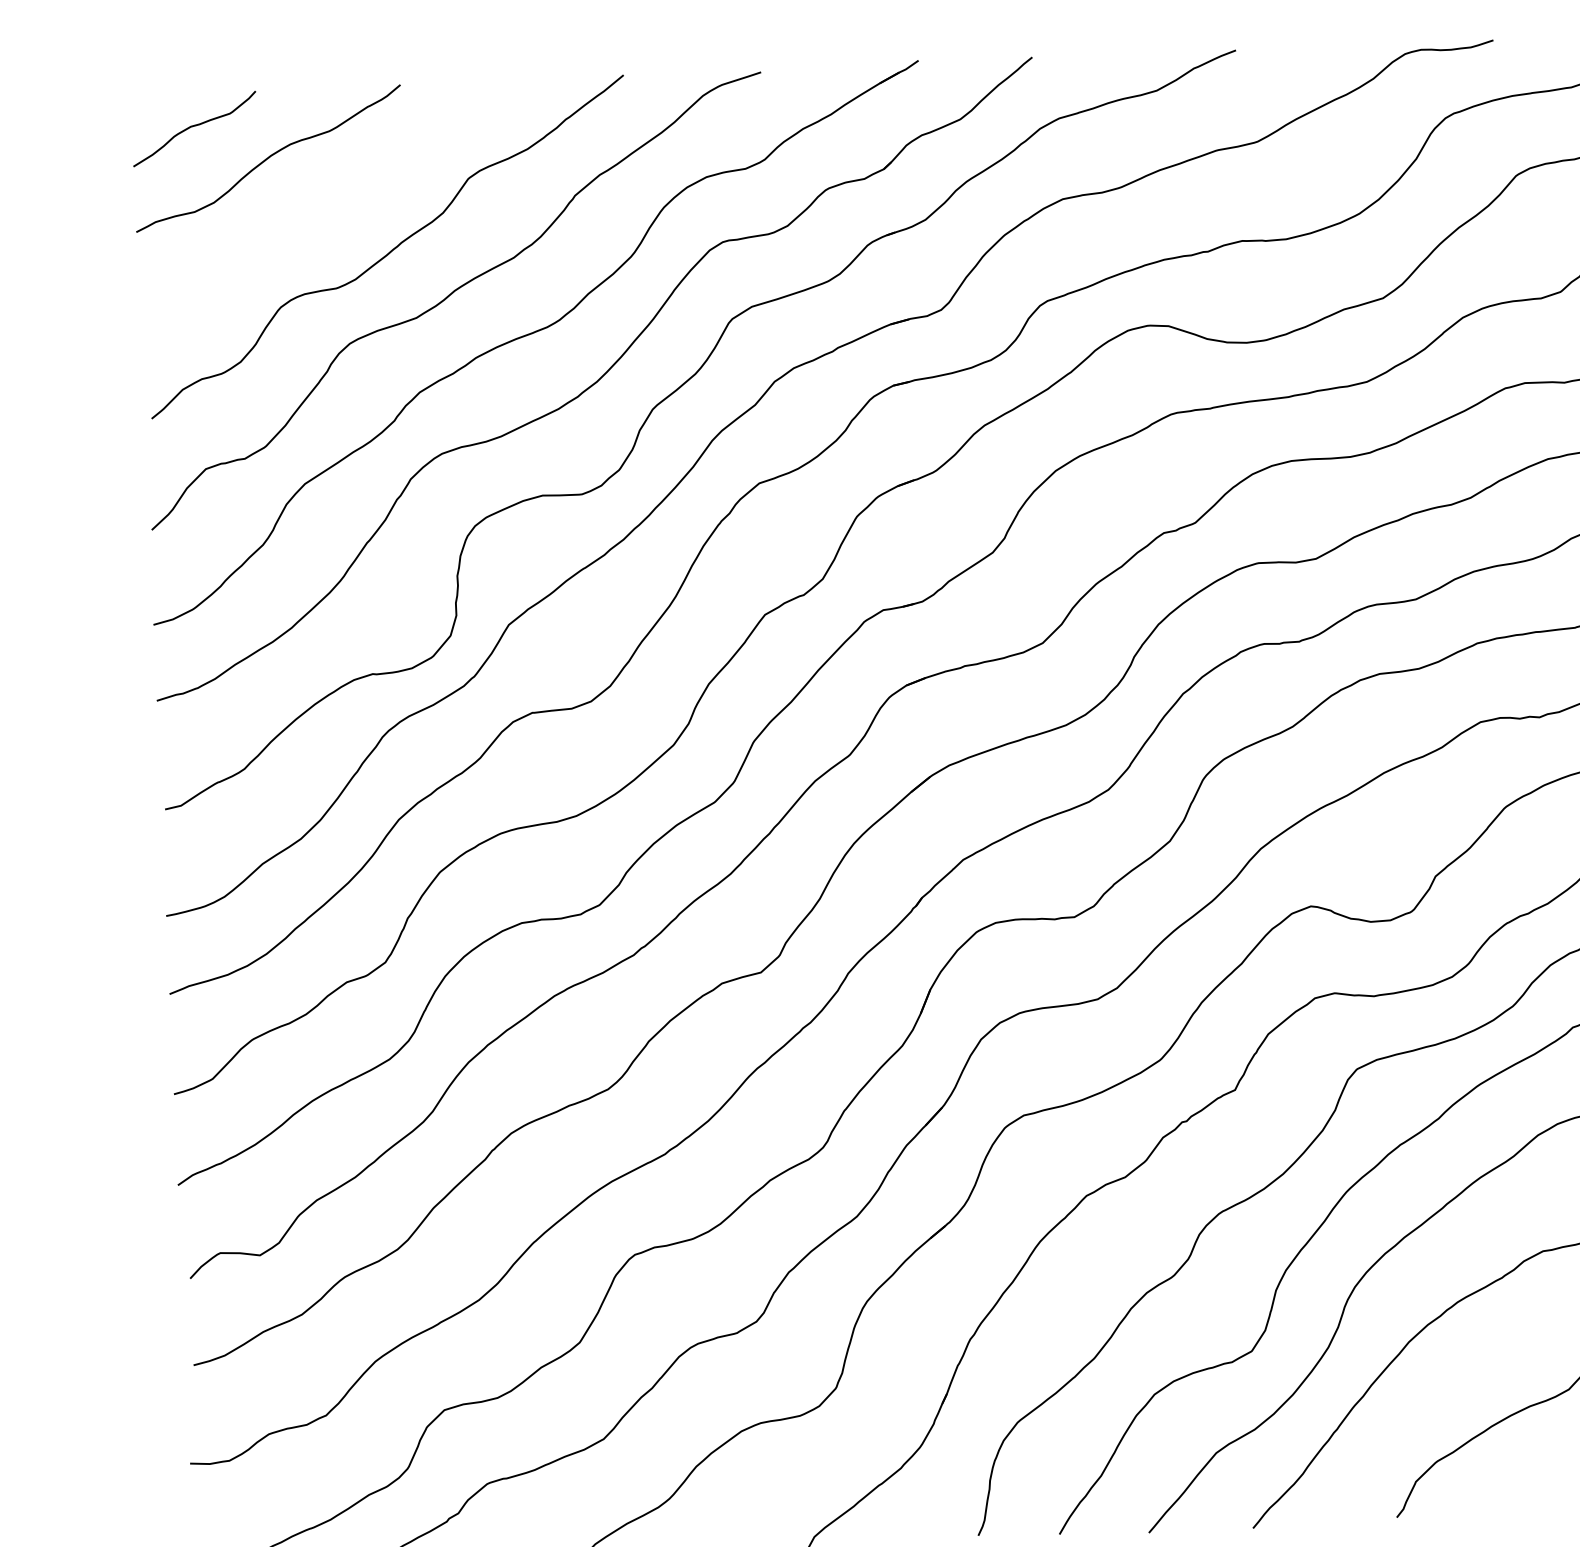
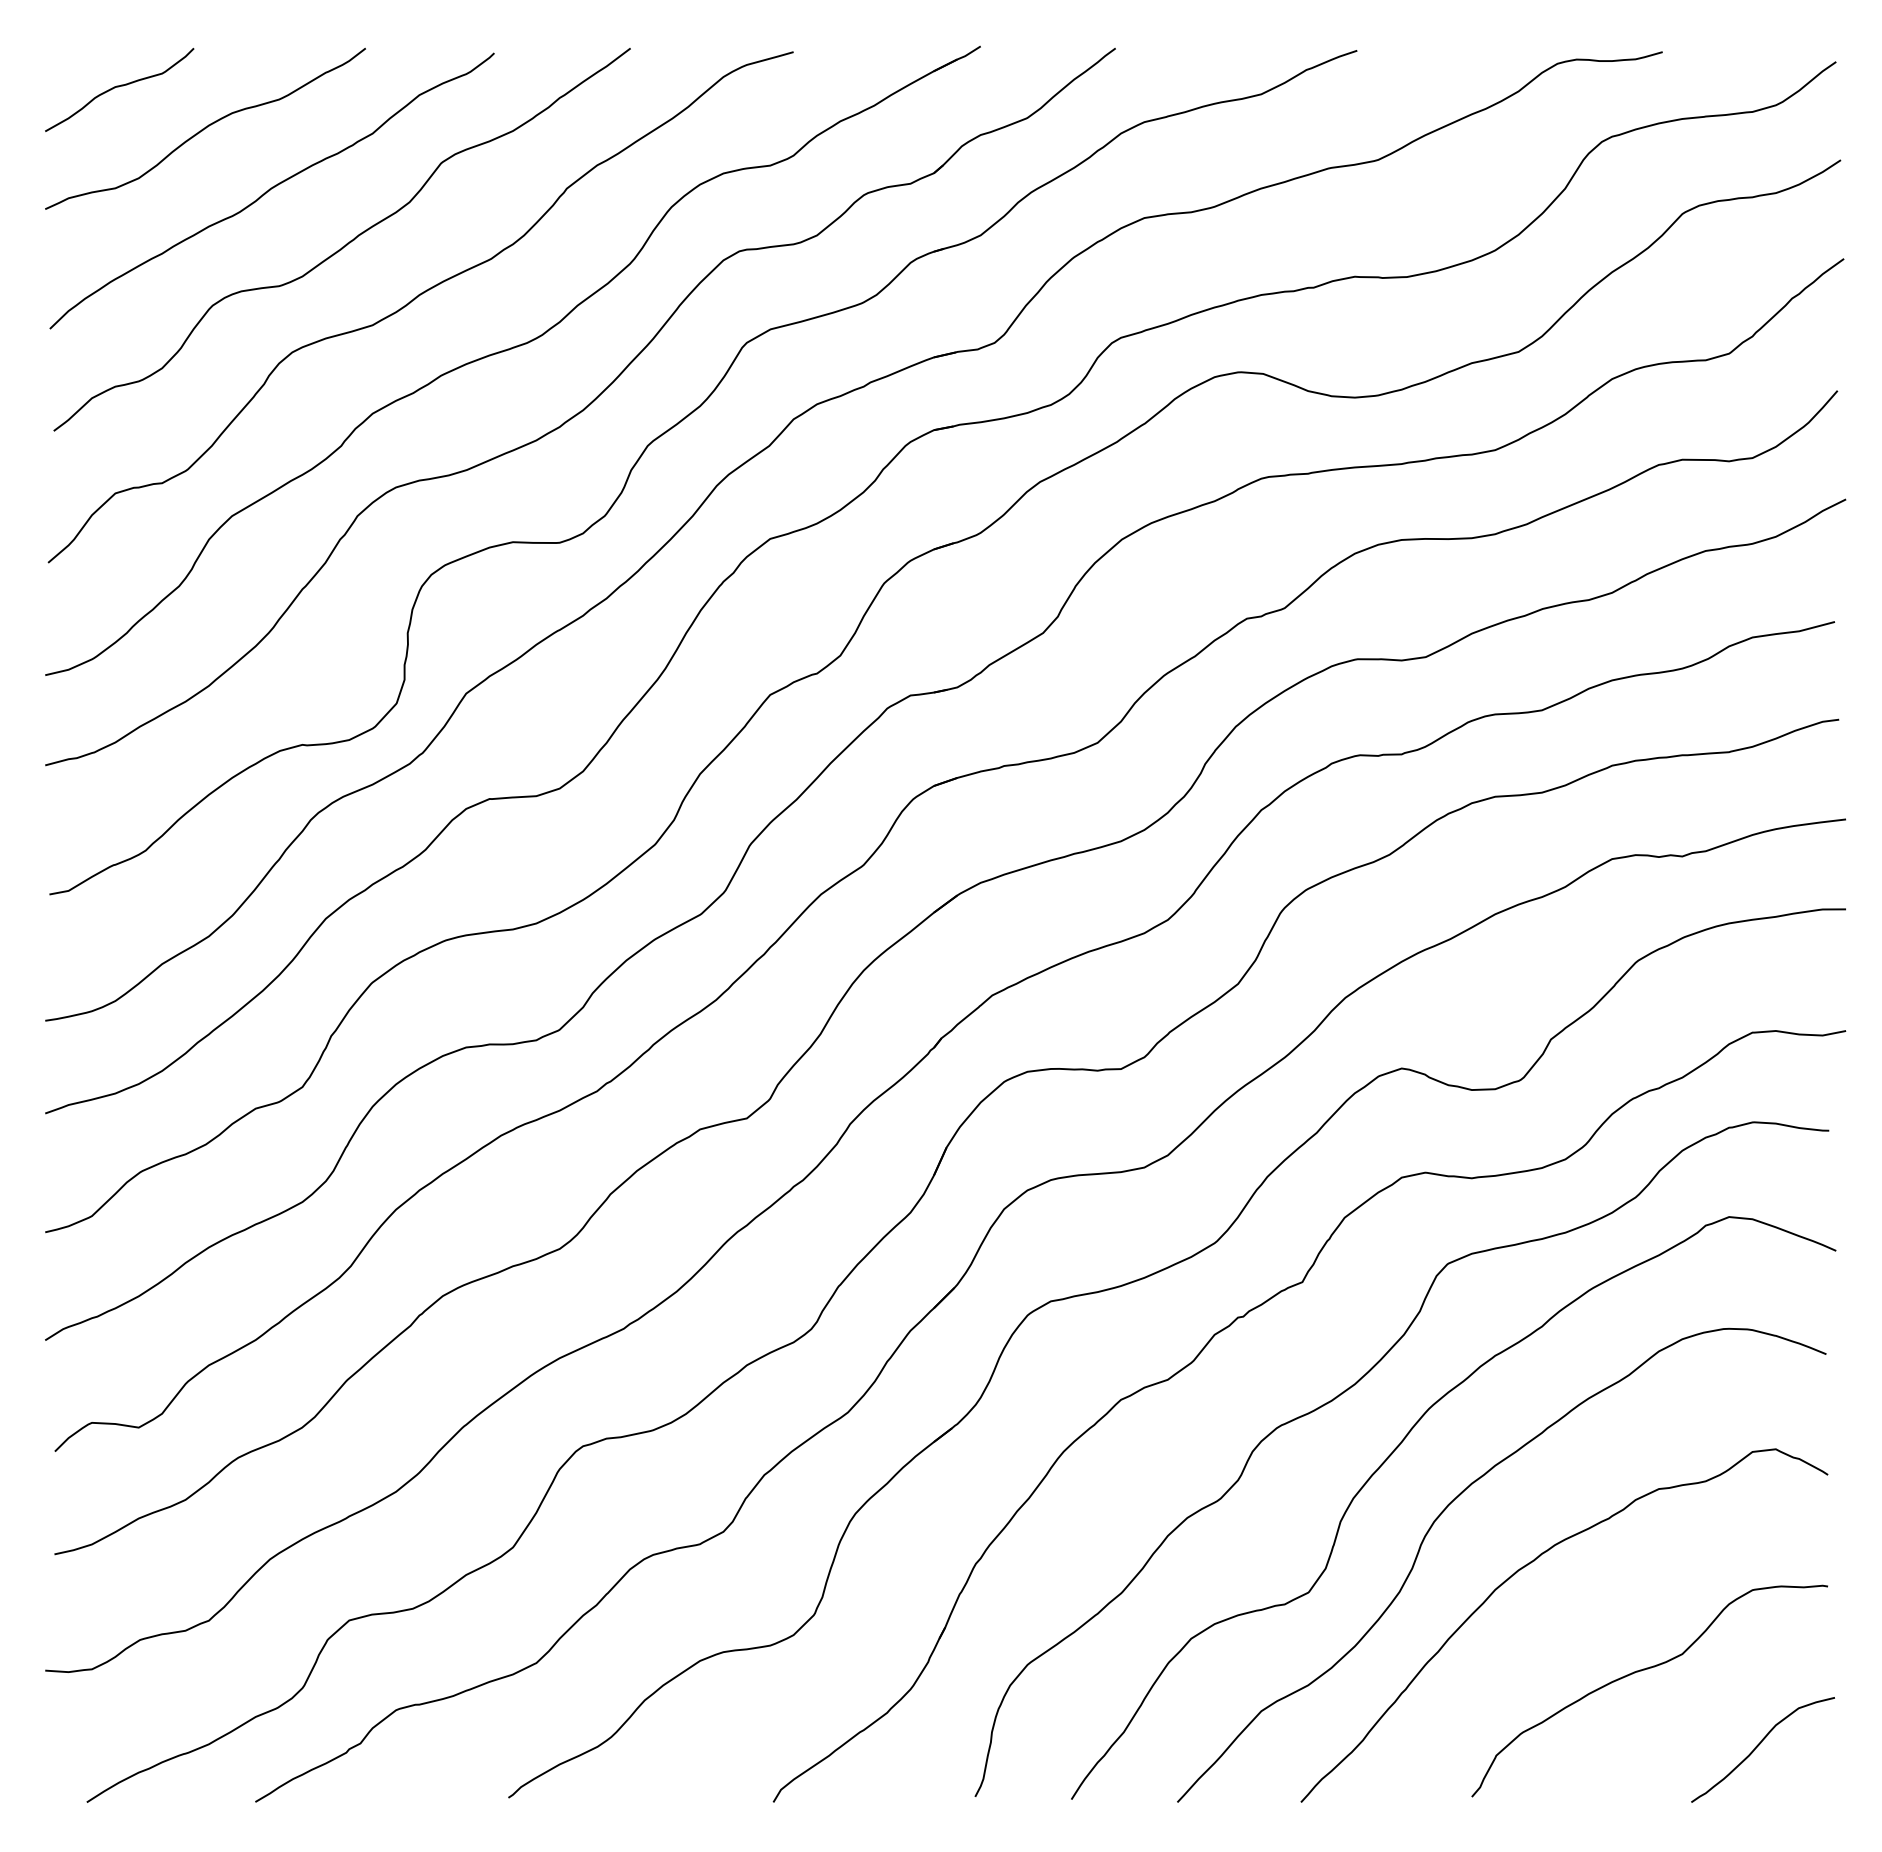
curve: (326, 207) -> (271, 189), added

